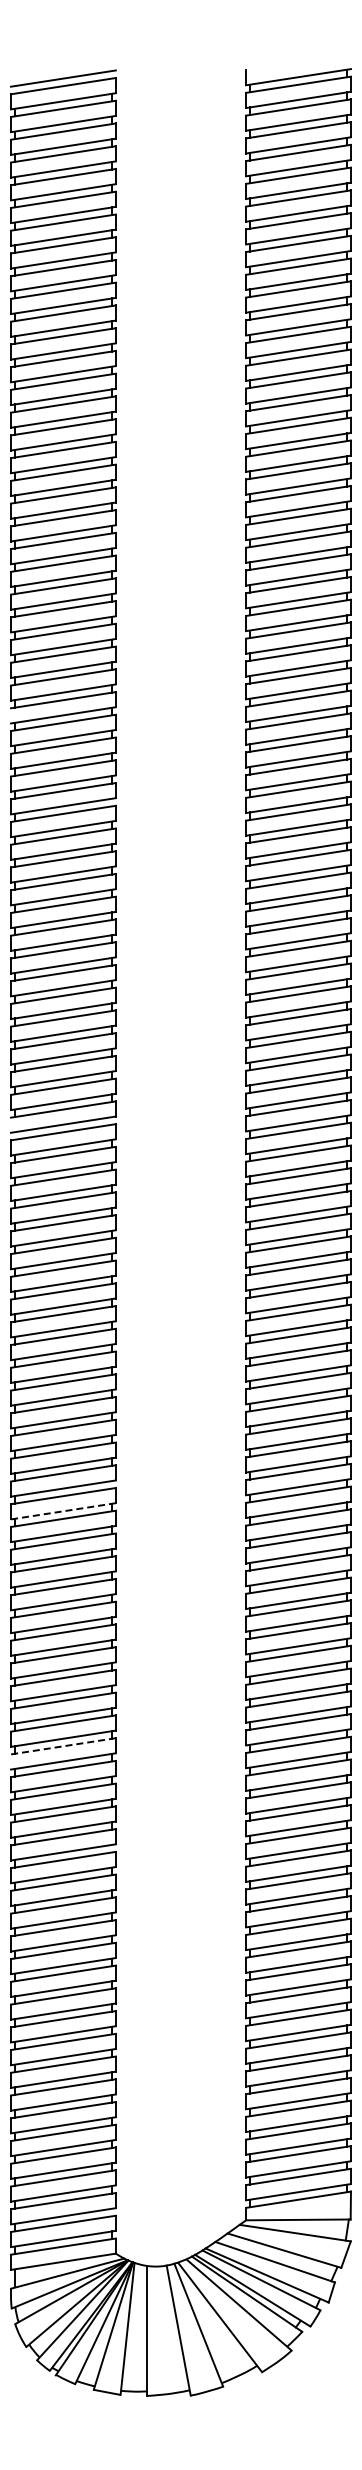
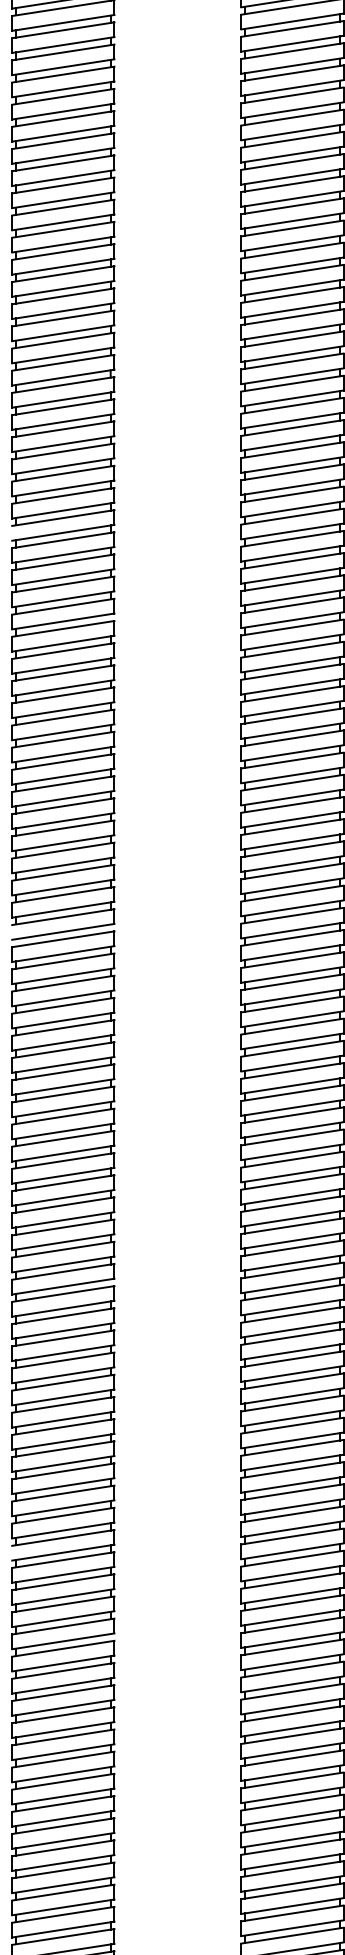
line: (62, 1511) -> (62, 1309), dashed -> solid
line: (62, 1746) -> (62, 1538), dashed -> solid

